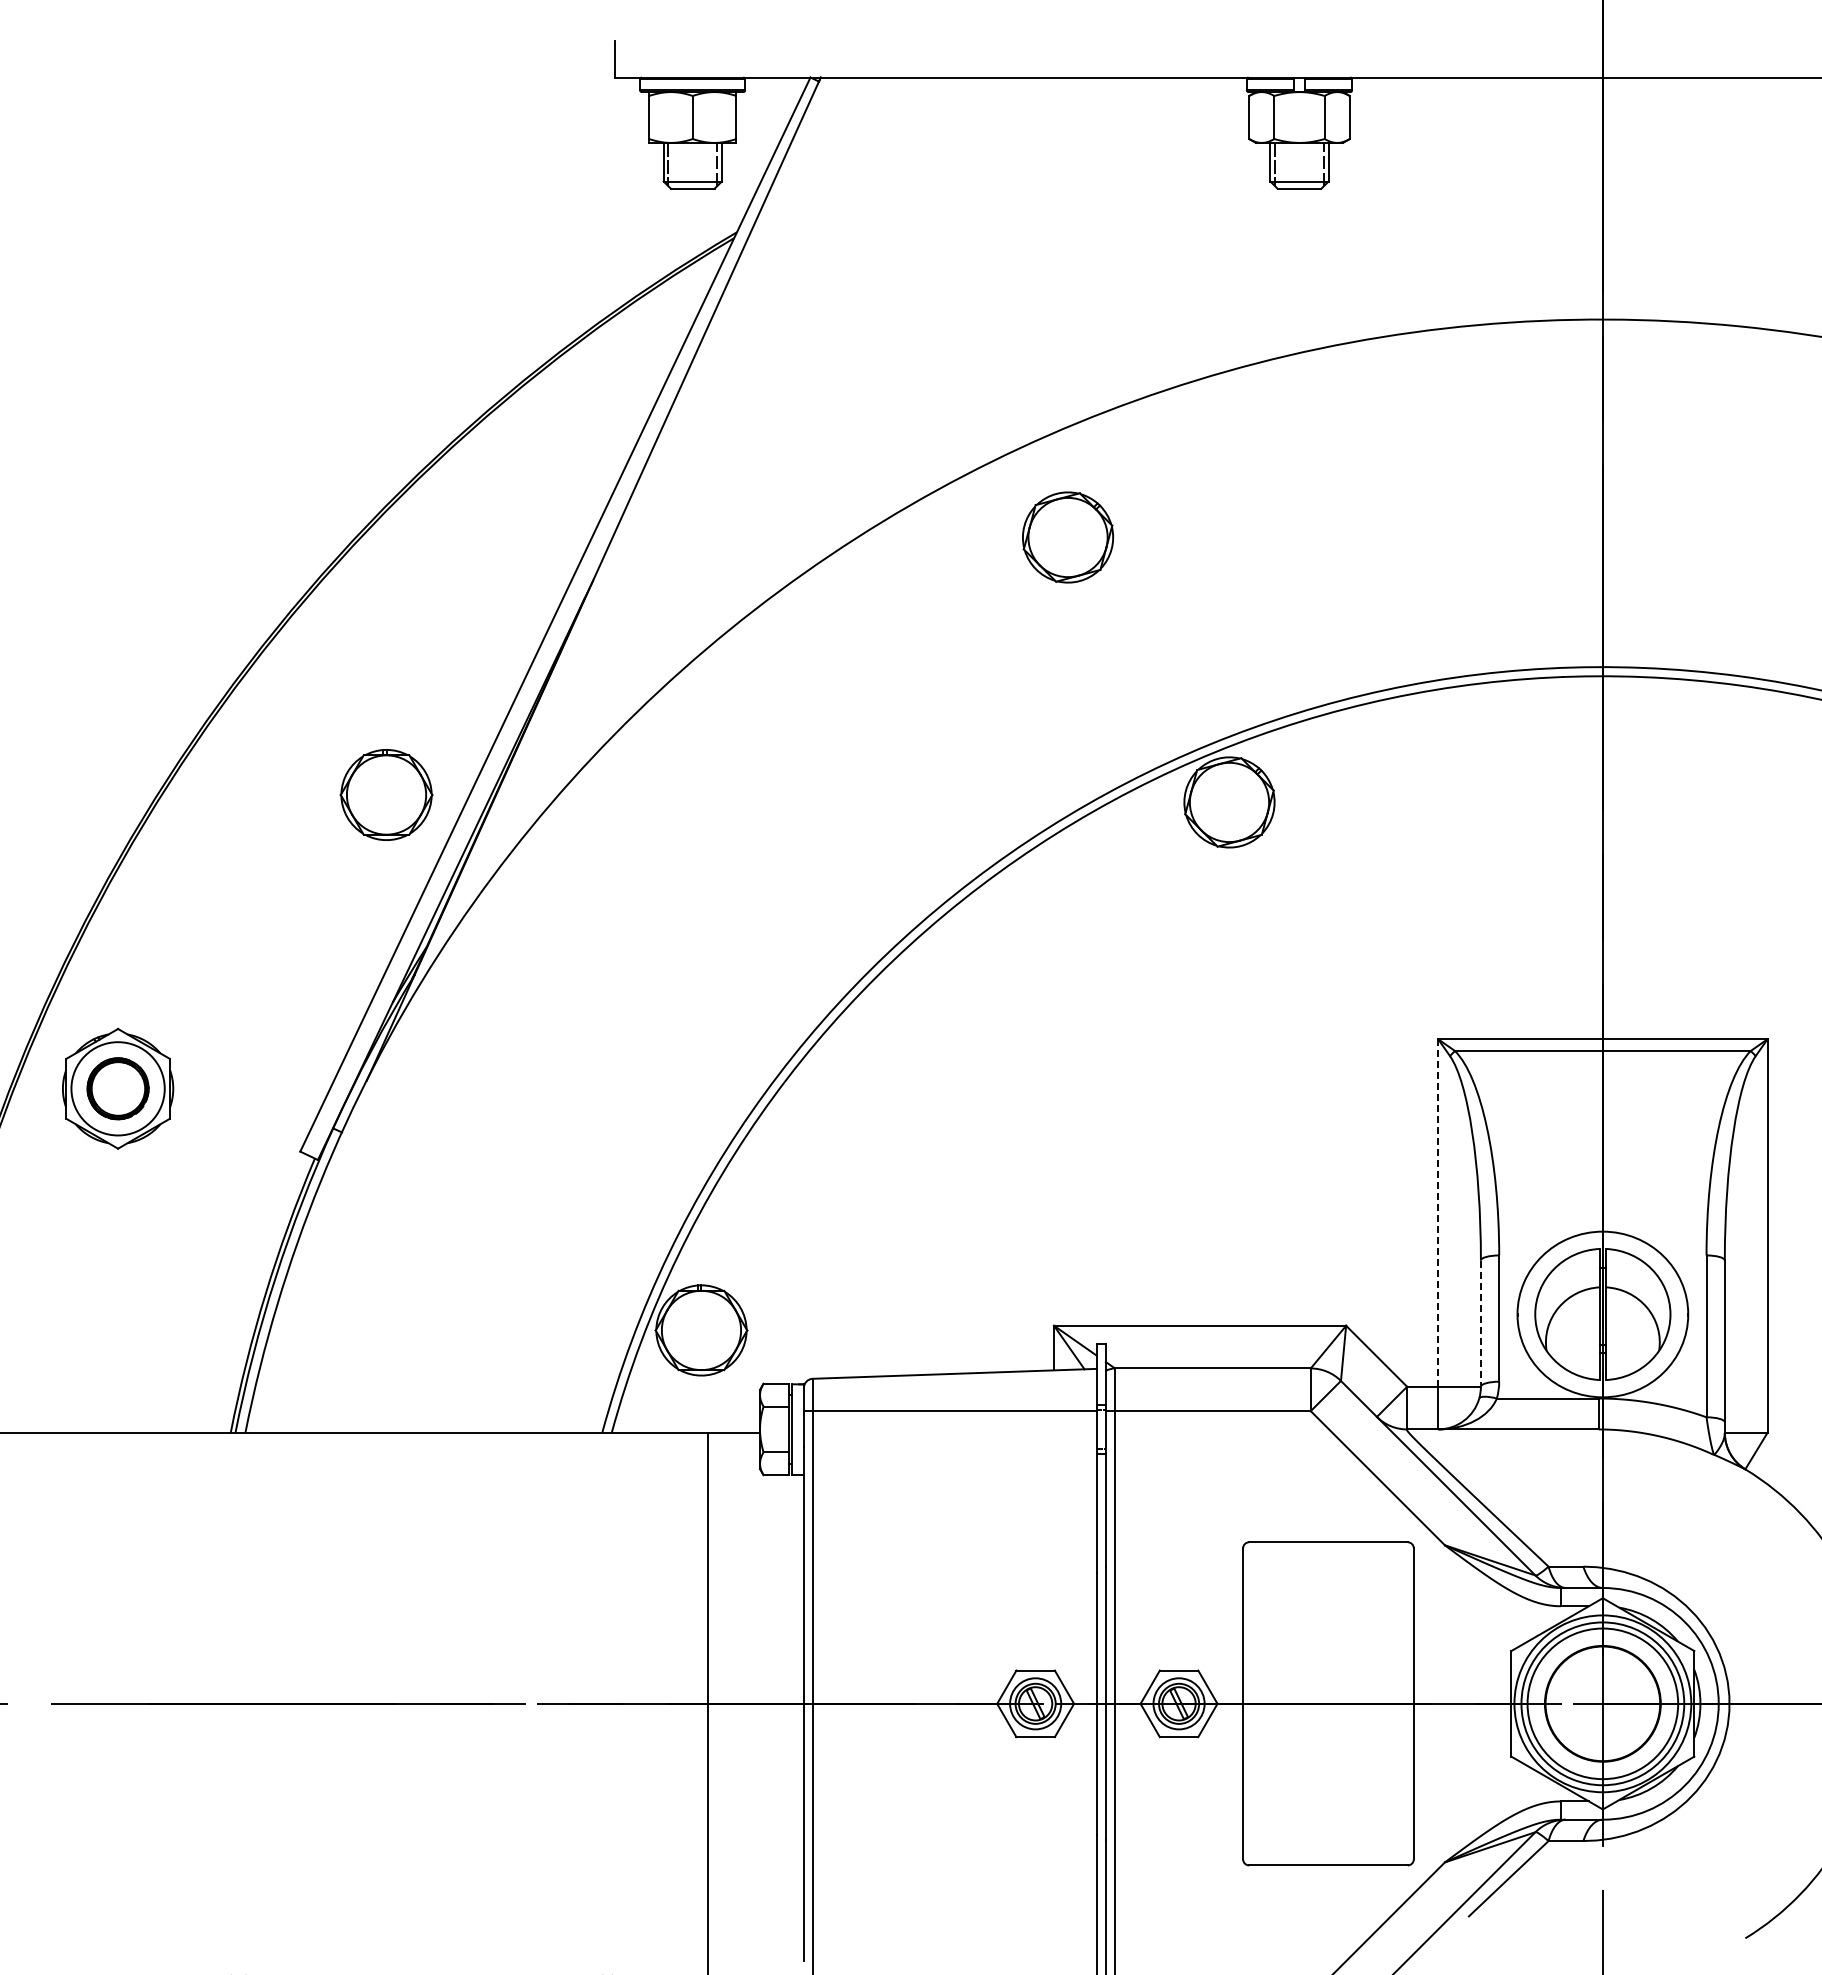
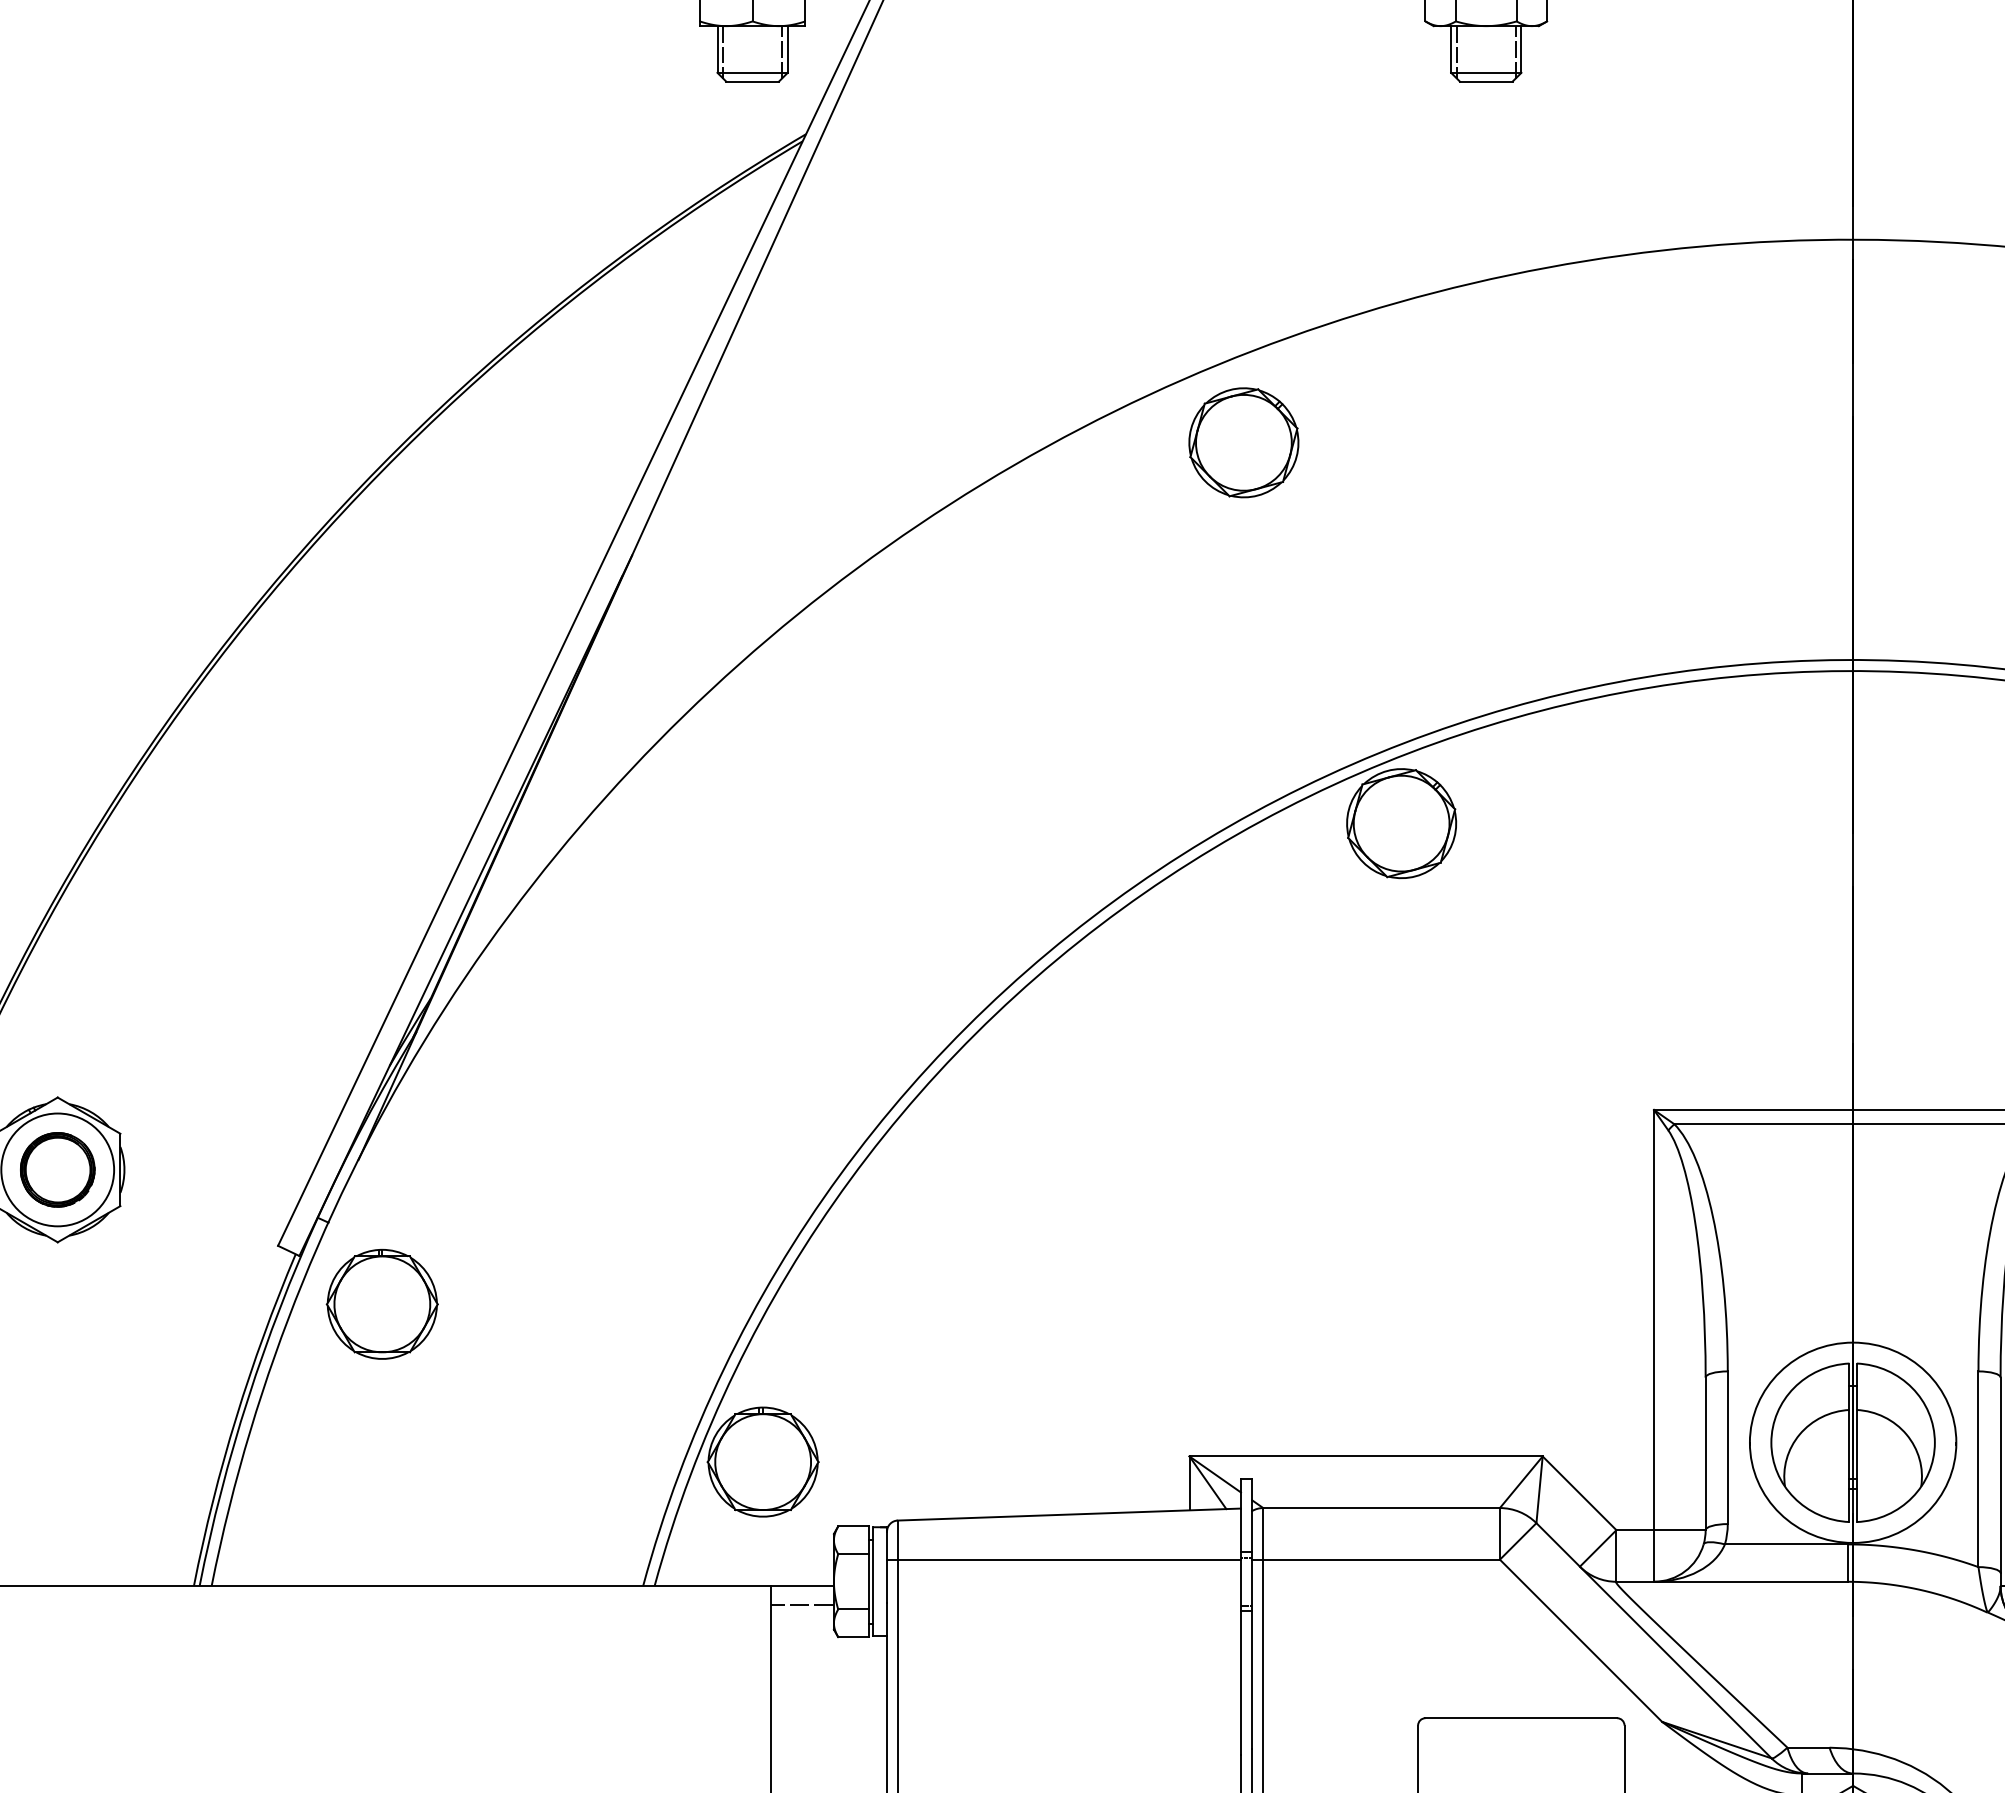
part: (1068, 537) -> (1244, 442), moved
part: (386, 794) -> (382, 1303), moved
line: (1438, 1213) -> (1654, 1320), dashed -> solid
line: (1480, 1324) -> (1705, 1454), dashed -> solid
line: (734, 1448) -> (803, 1604), added

